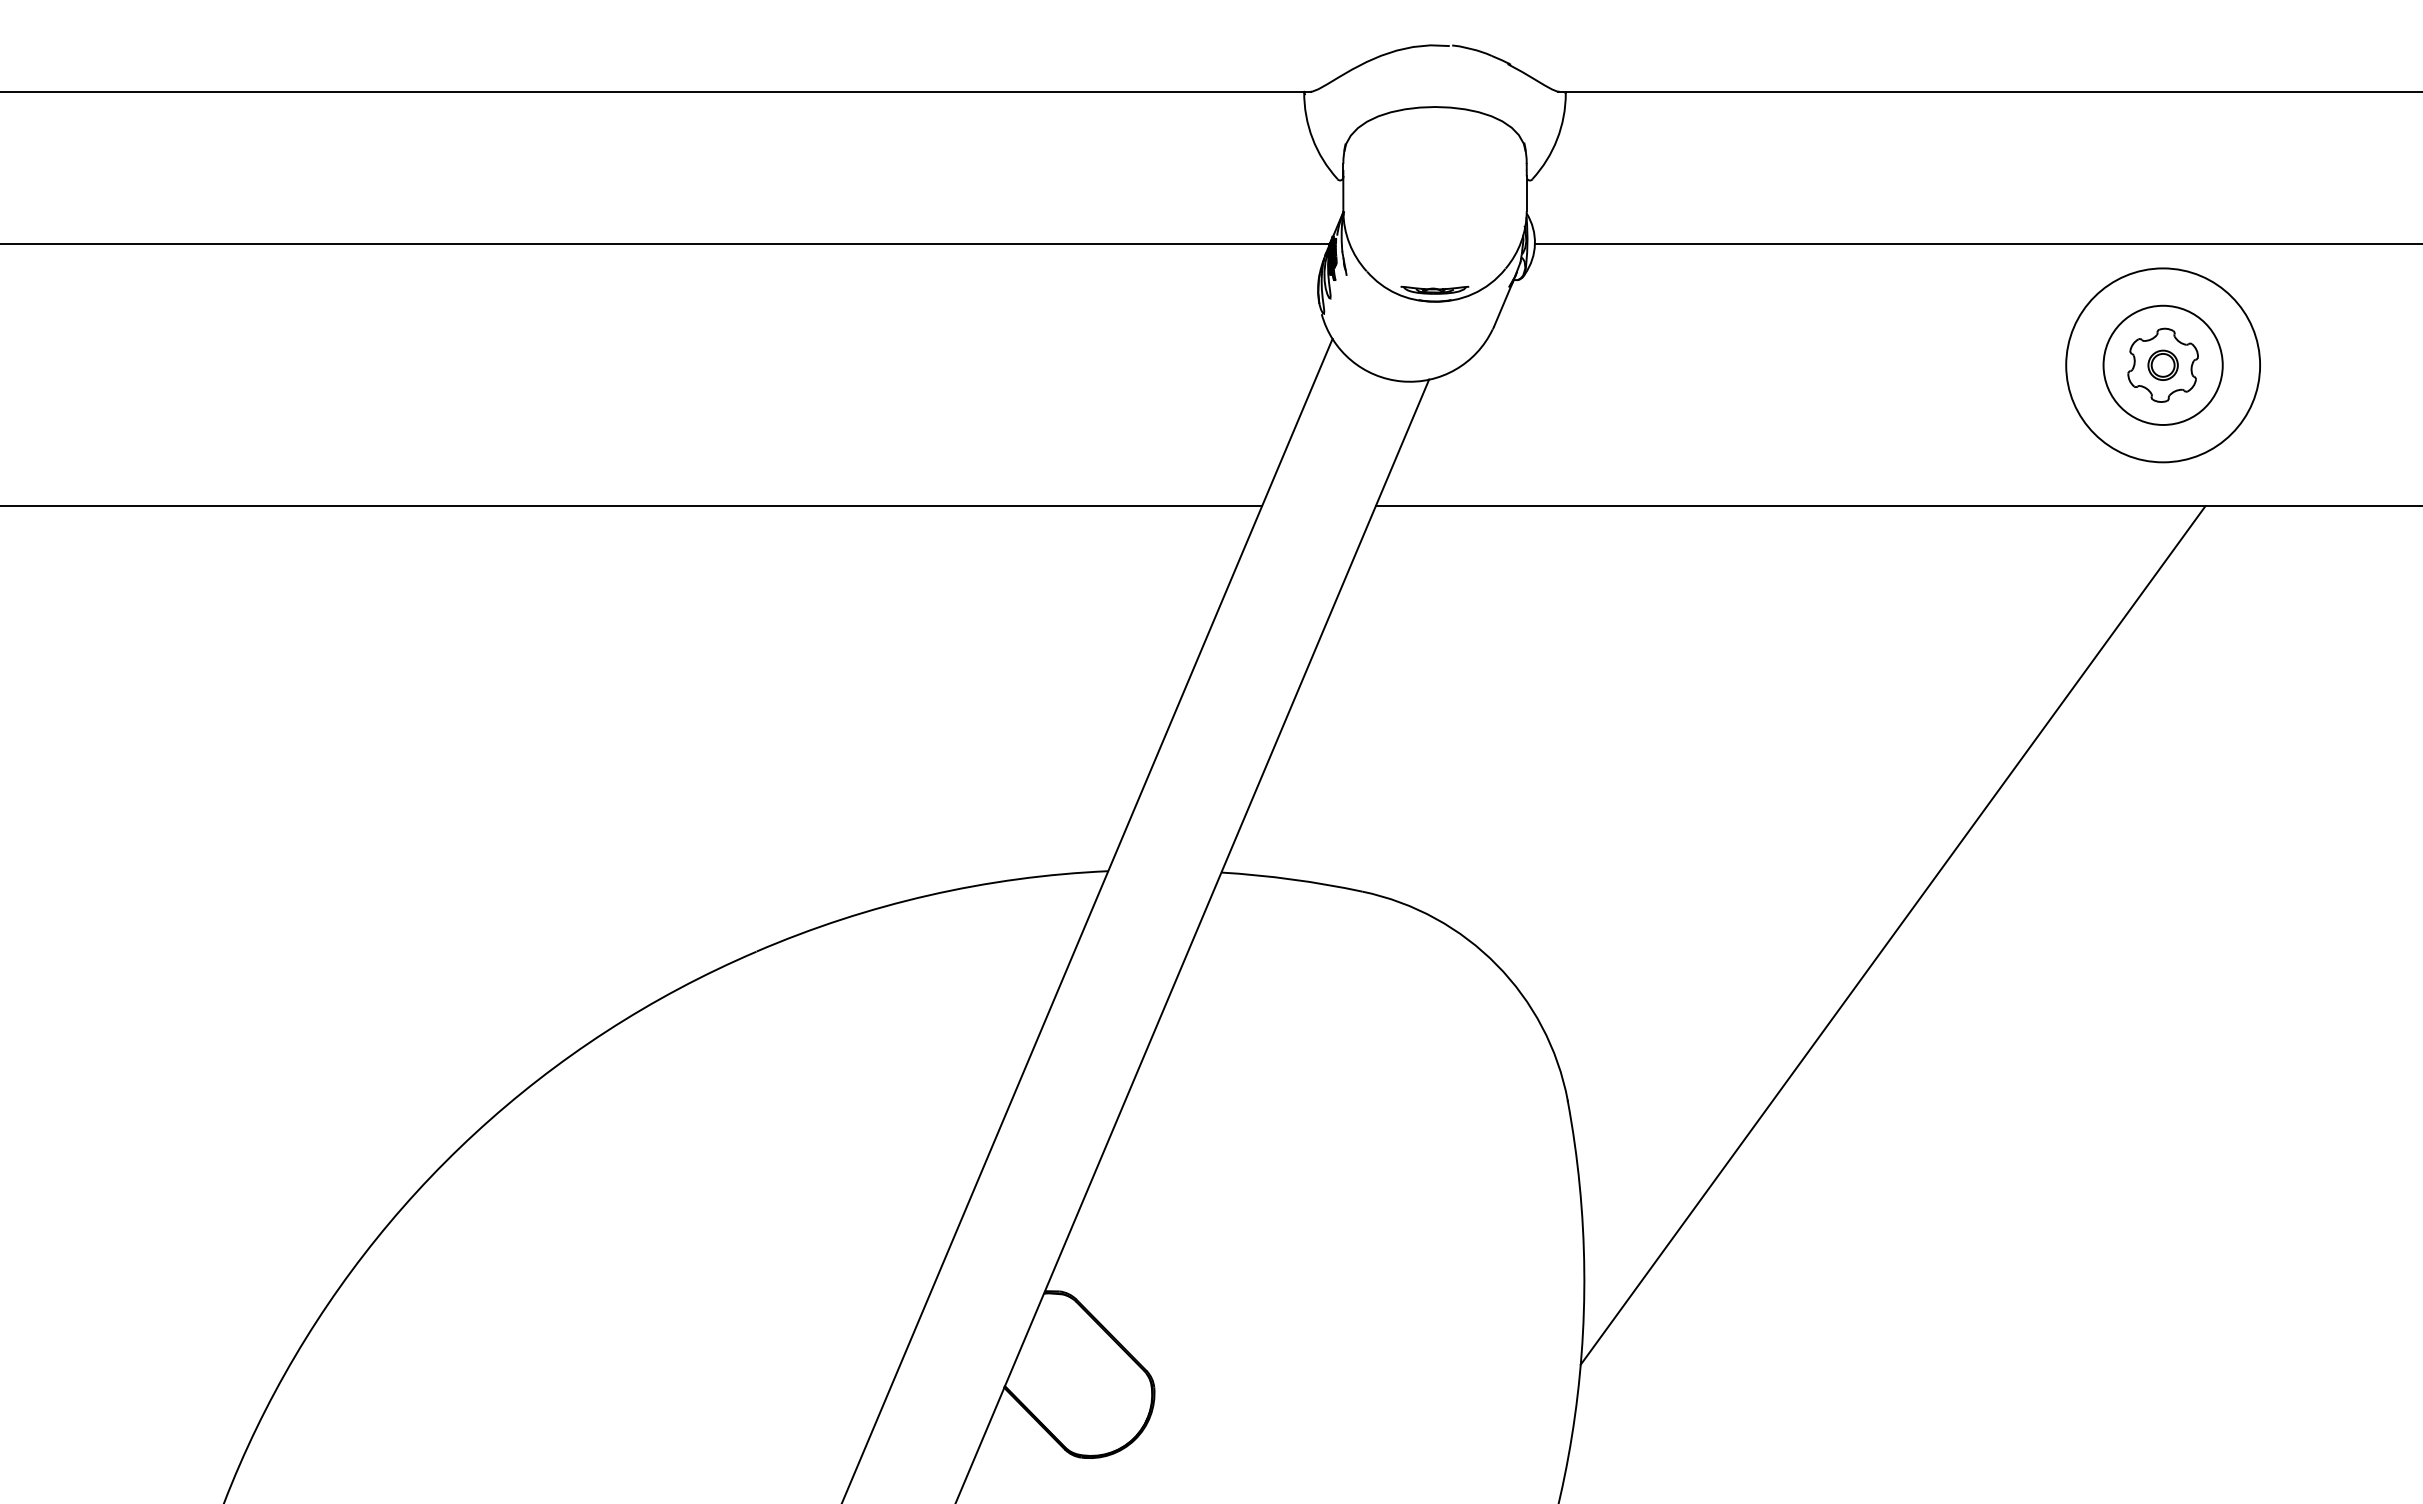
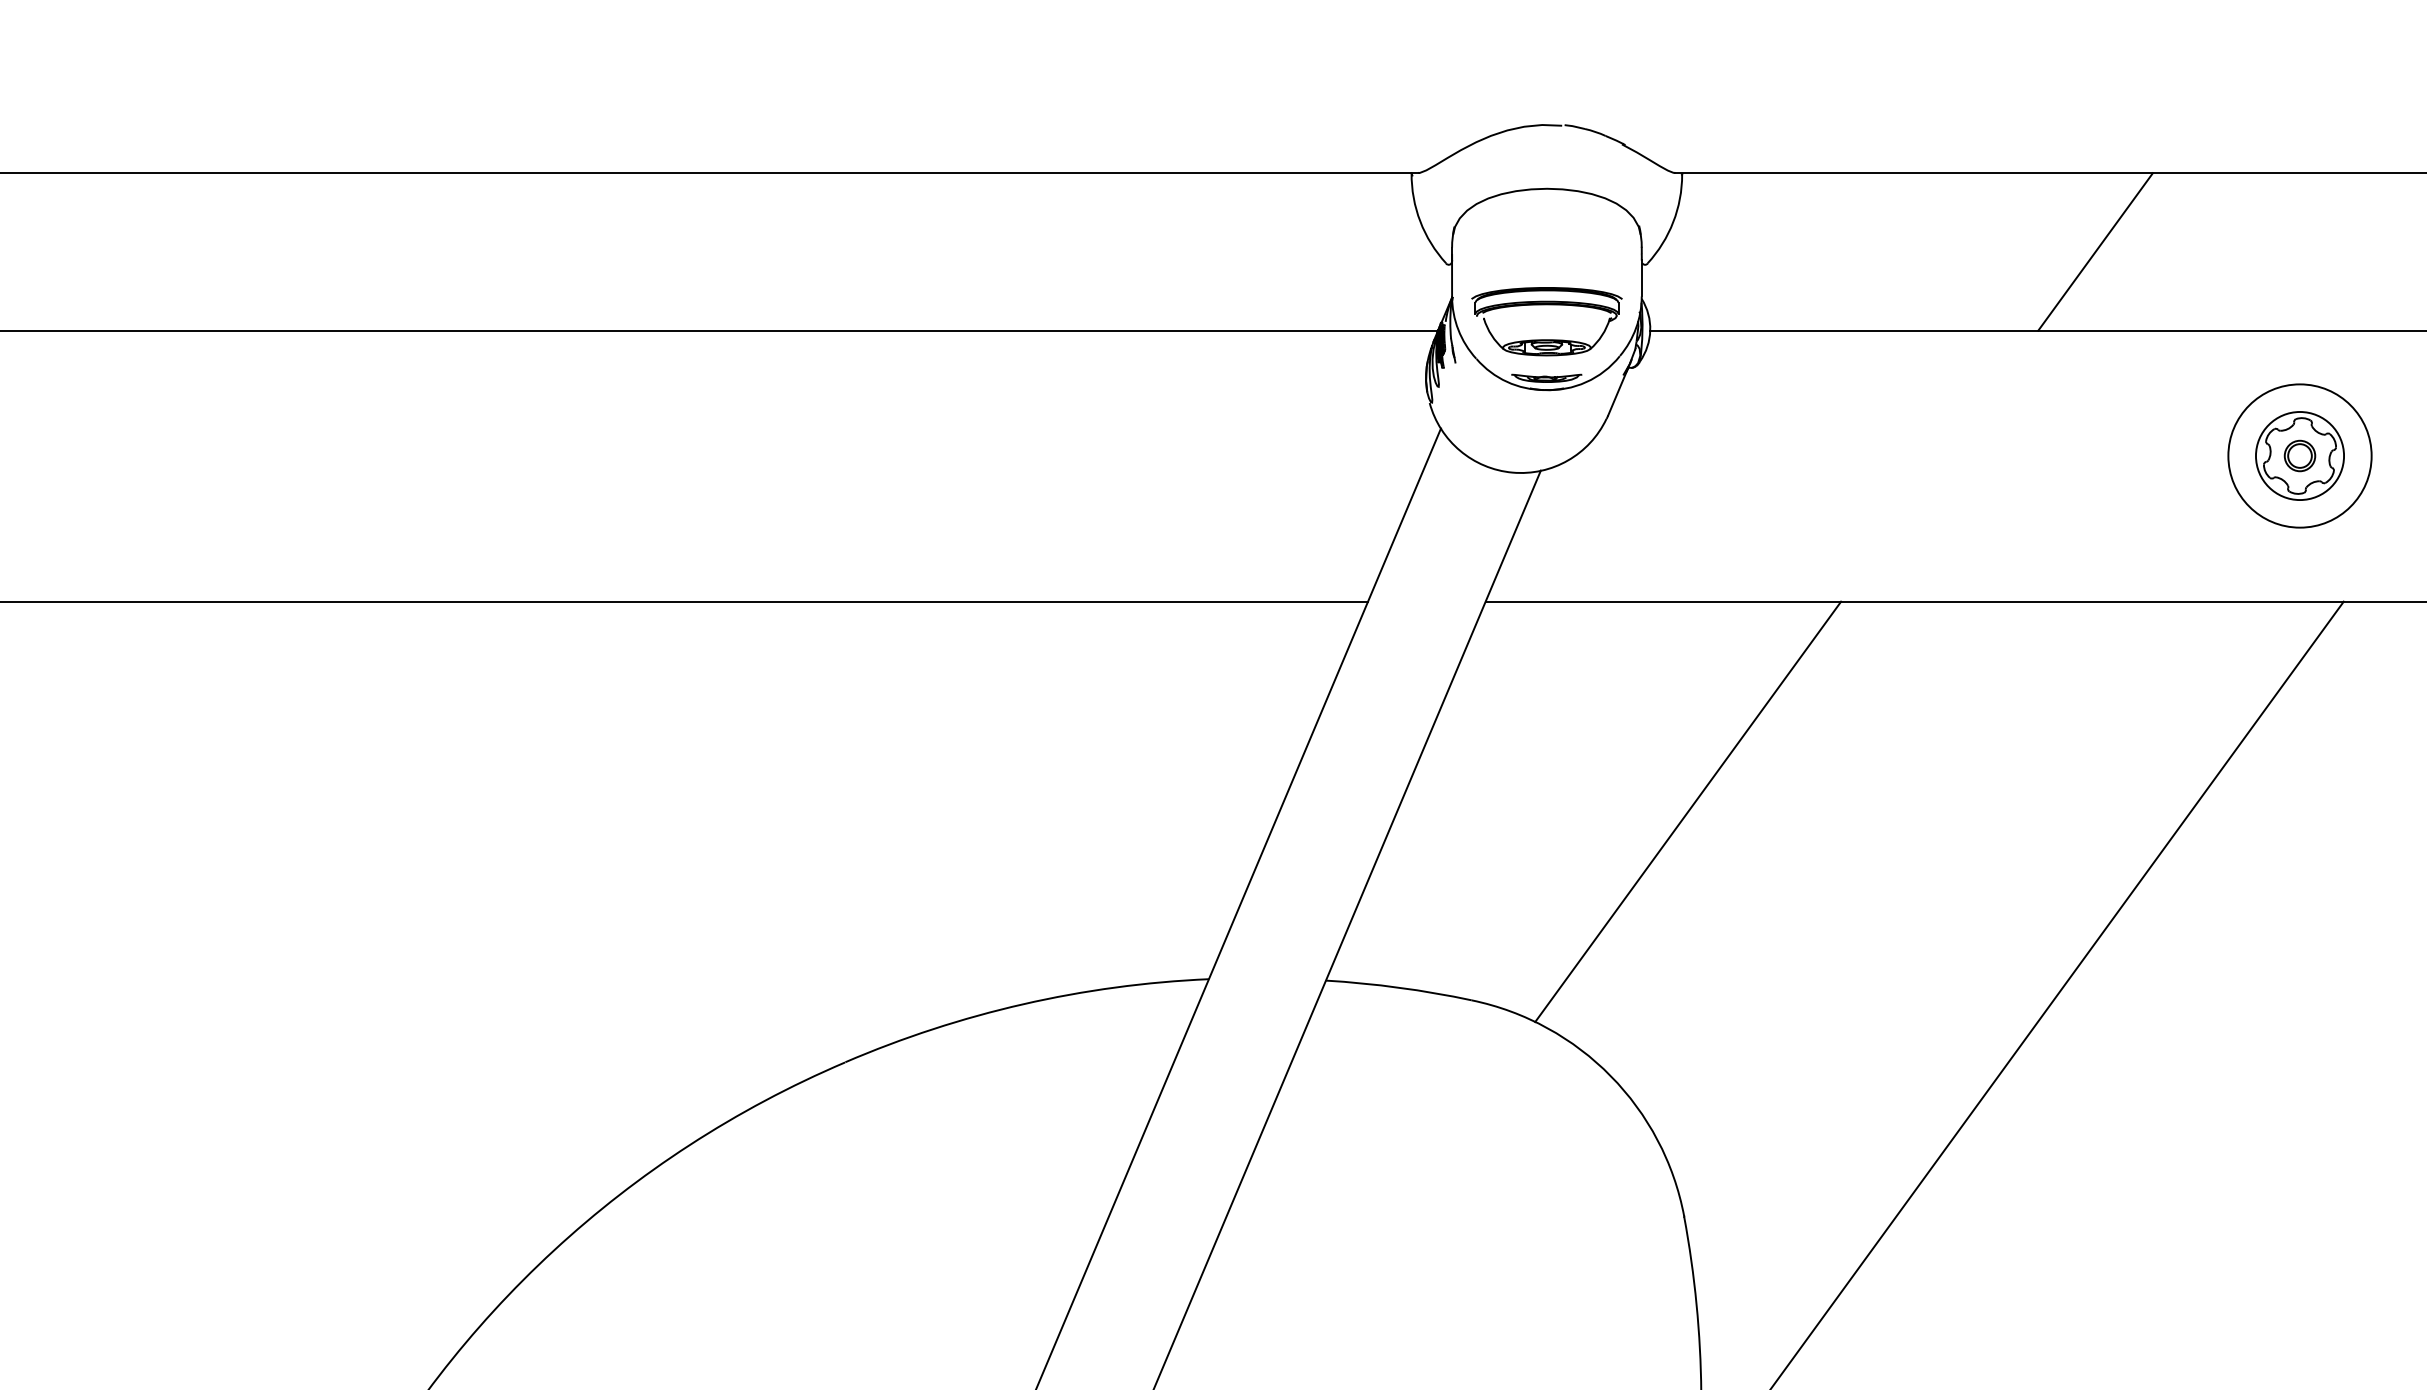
line: (1965, 167) -> (2095, 251), added
part: (1434, 219) -> (1546, 305), added
circle: (2162, 364) -> (2299, 455), size x0.71
circle: (2162, 365) -> (2299, 456), size x0.71
line: (1571, 709) -> (1688, 811), added

